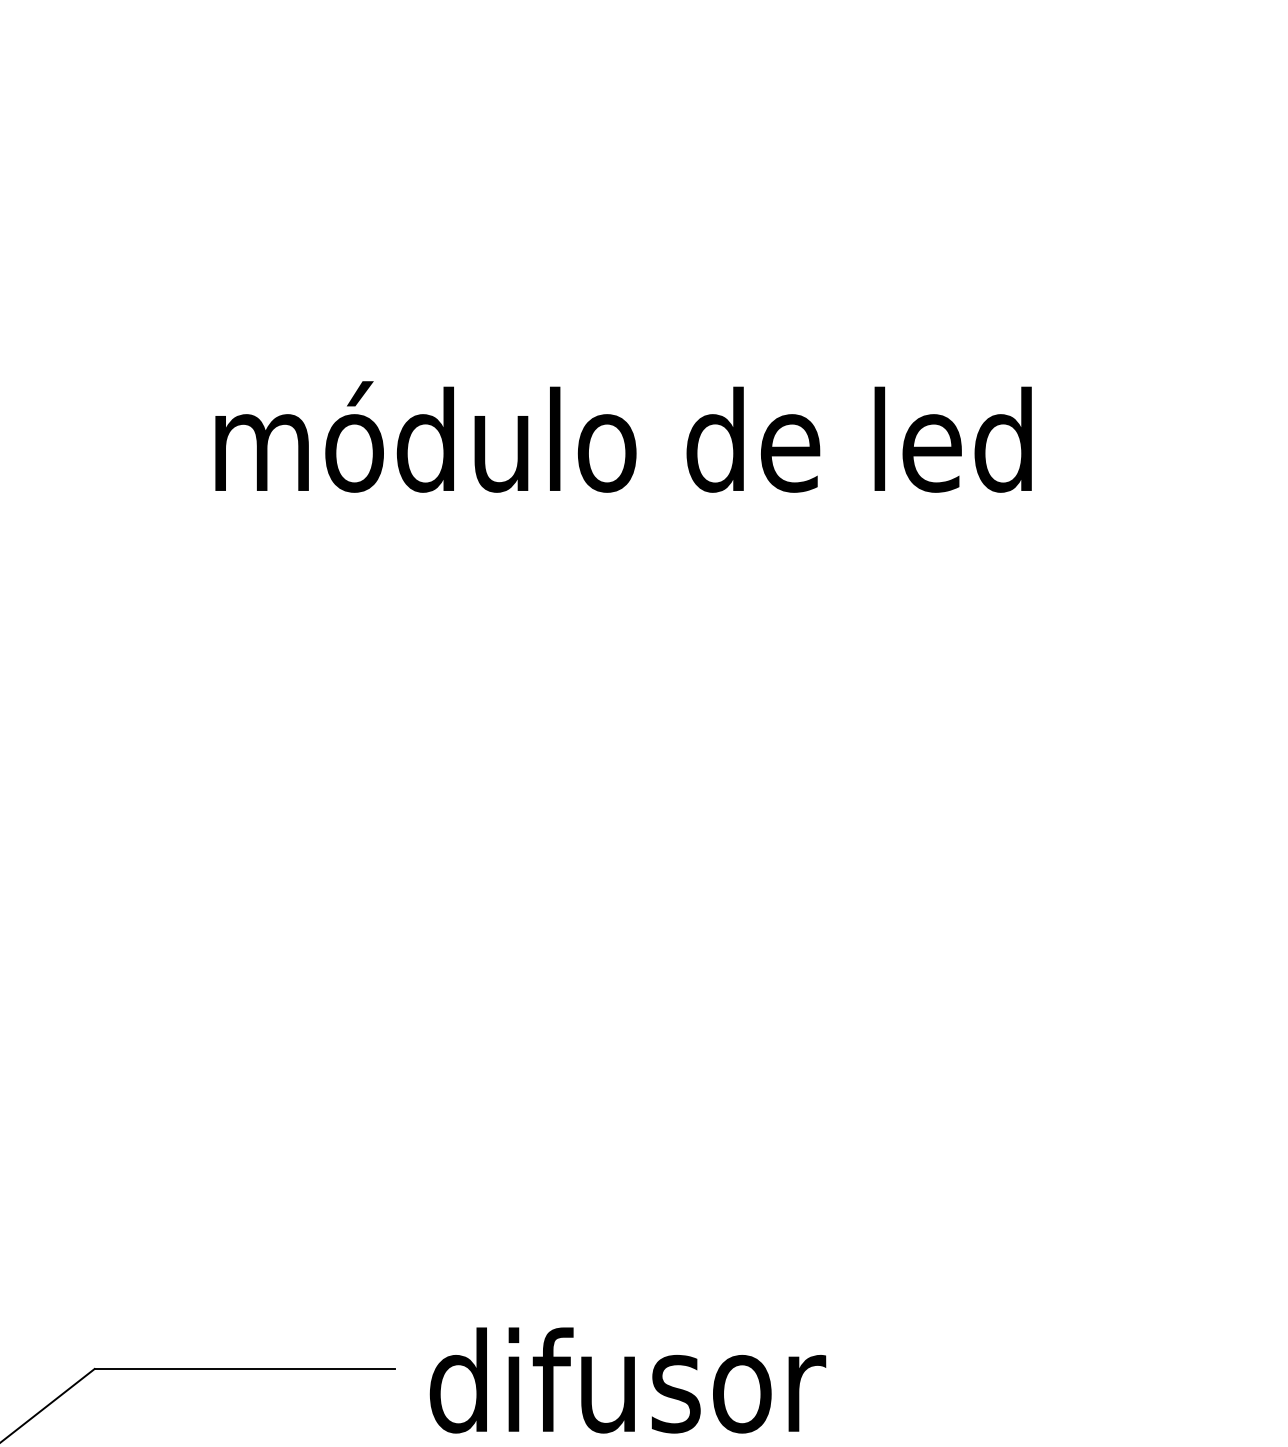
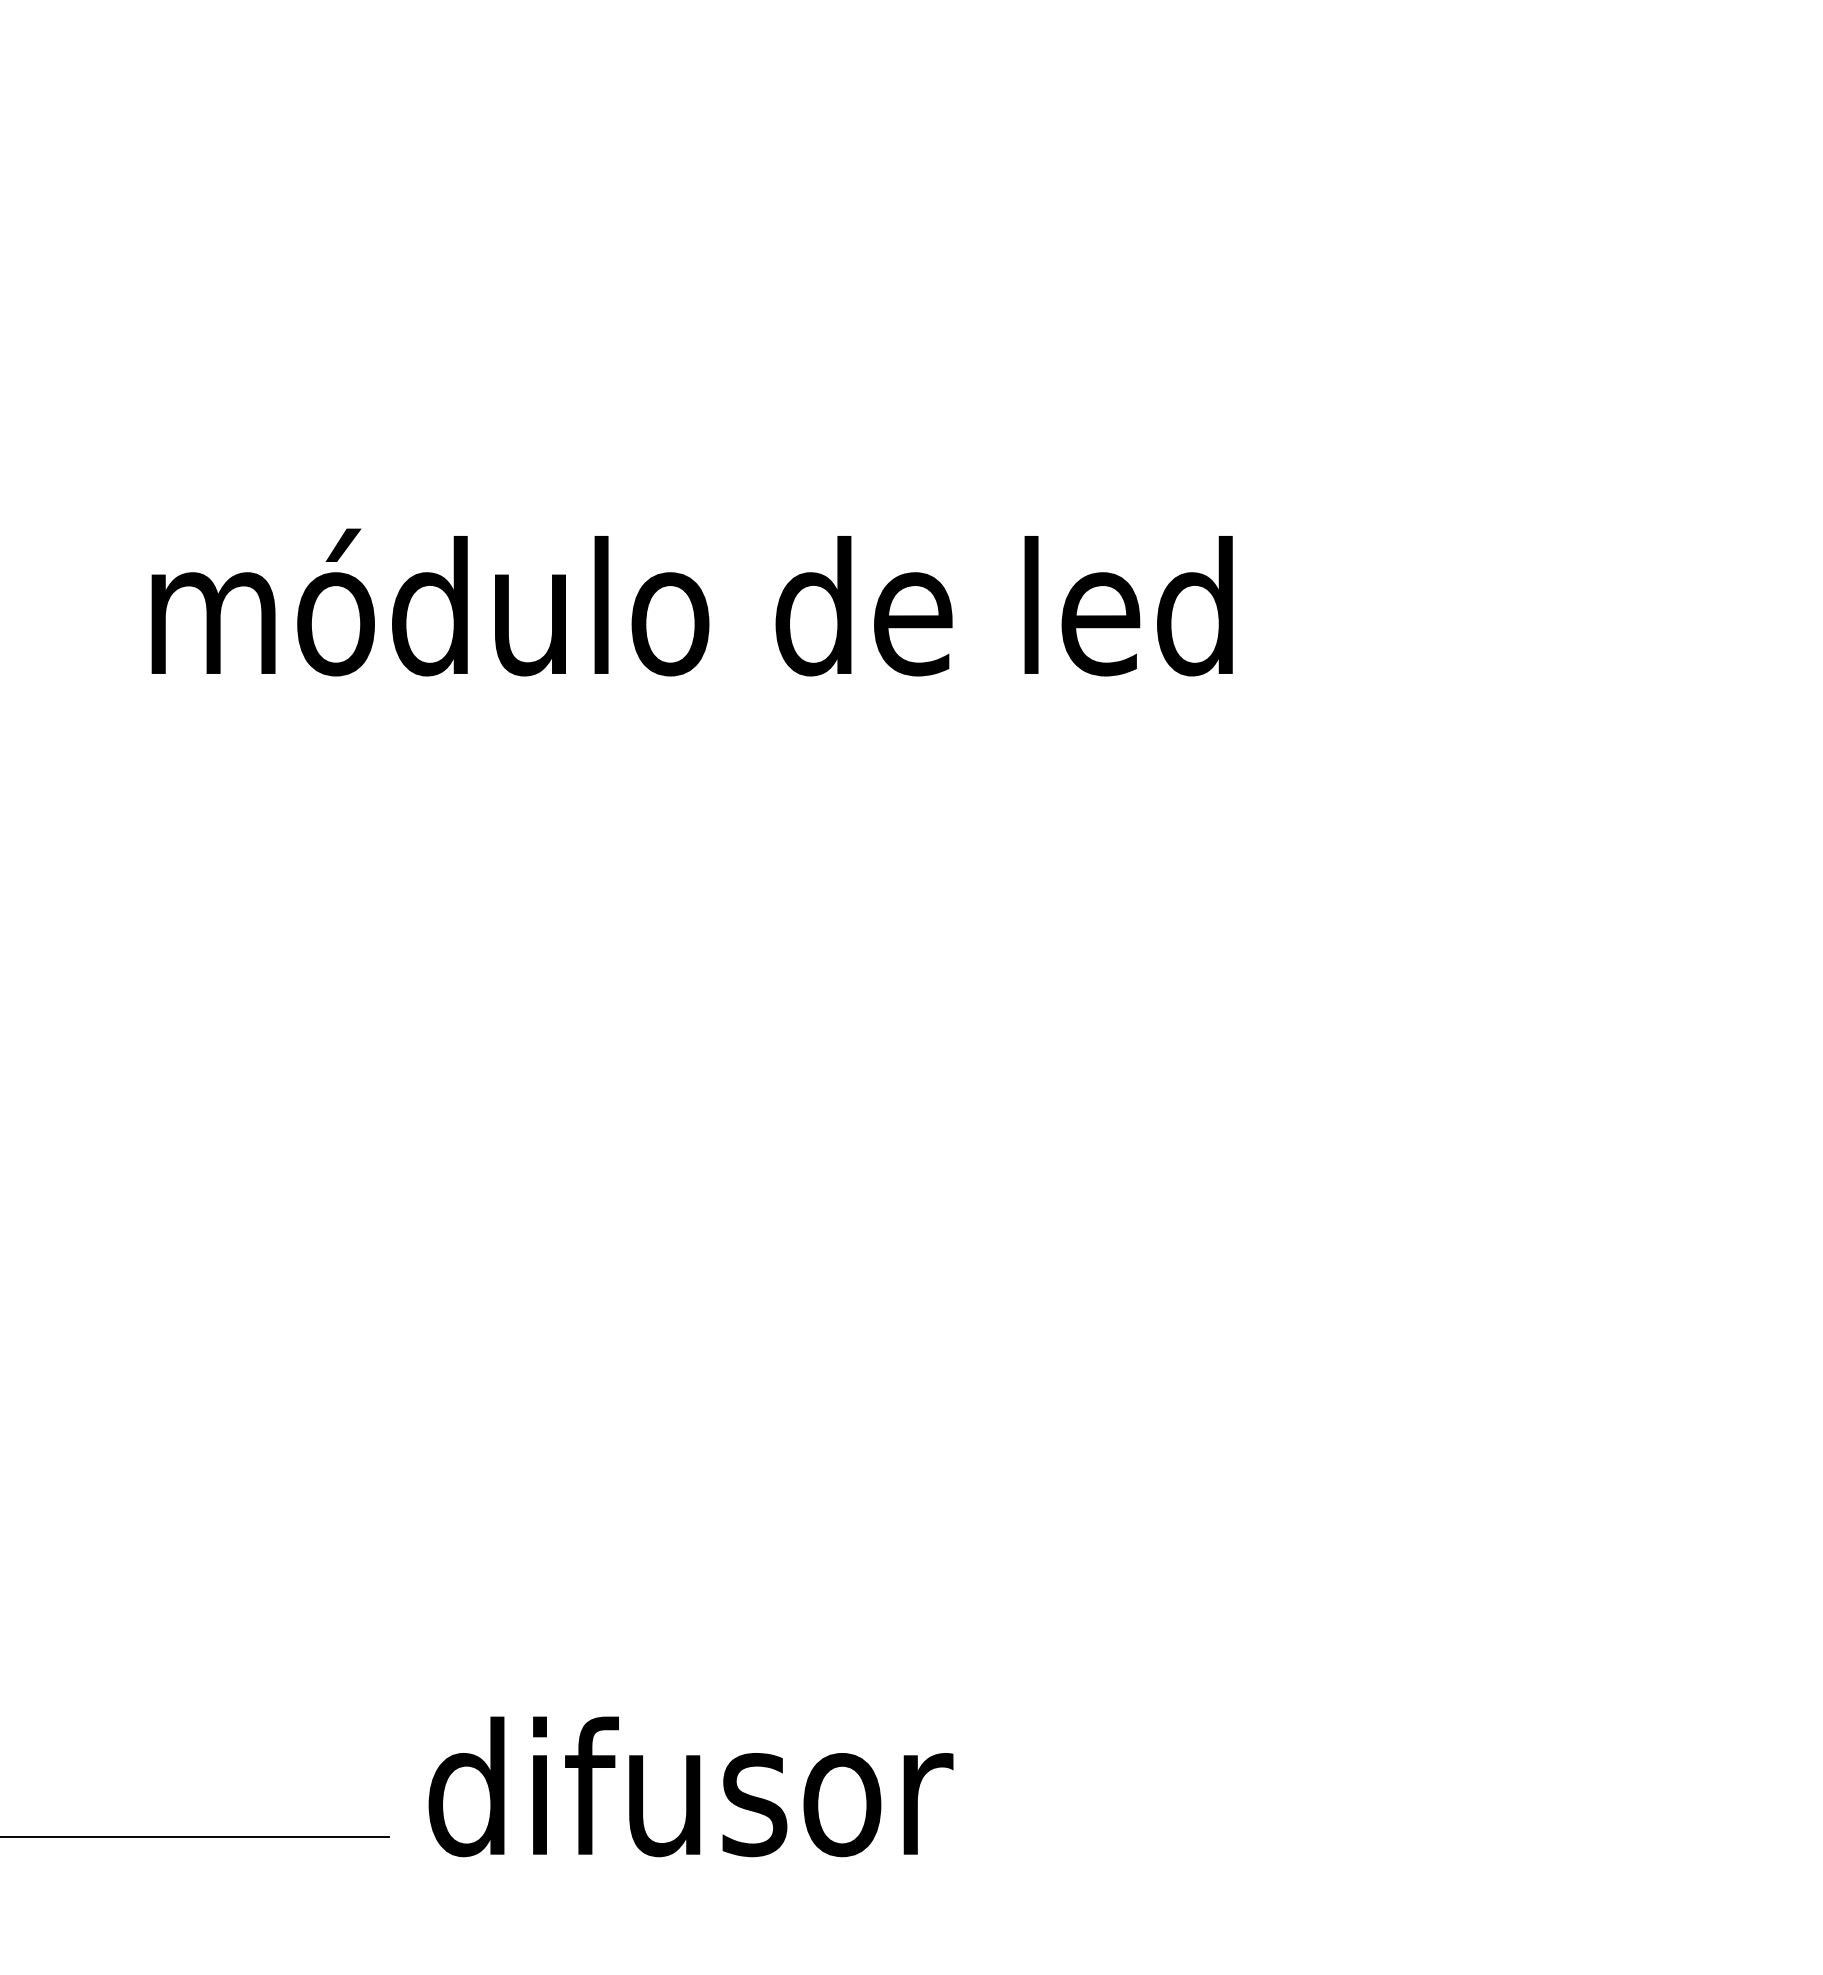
text: (627, 1380) -> (690, 1786), moved

